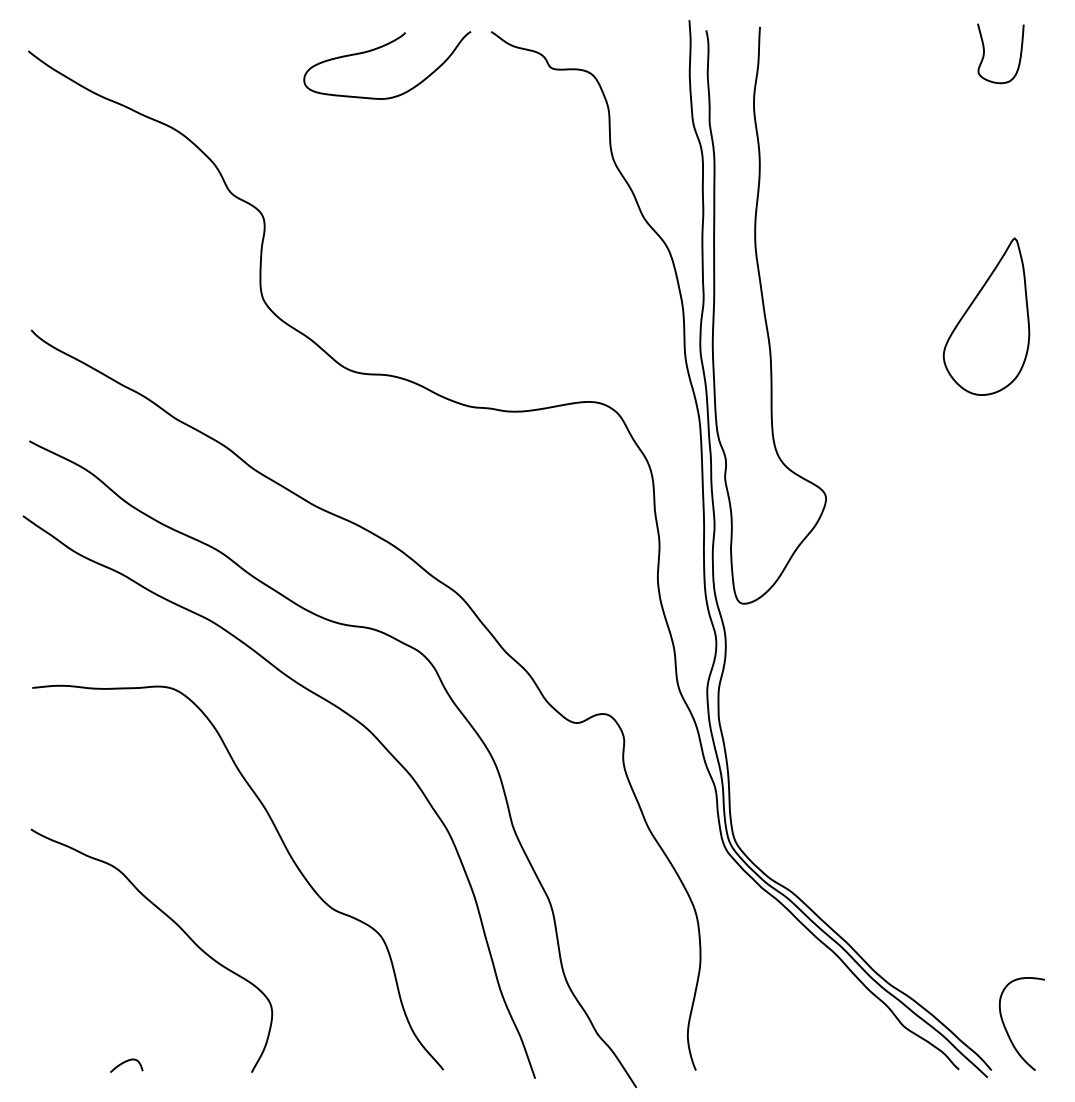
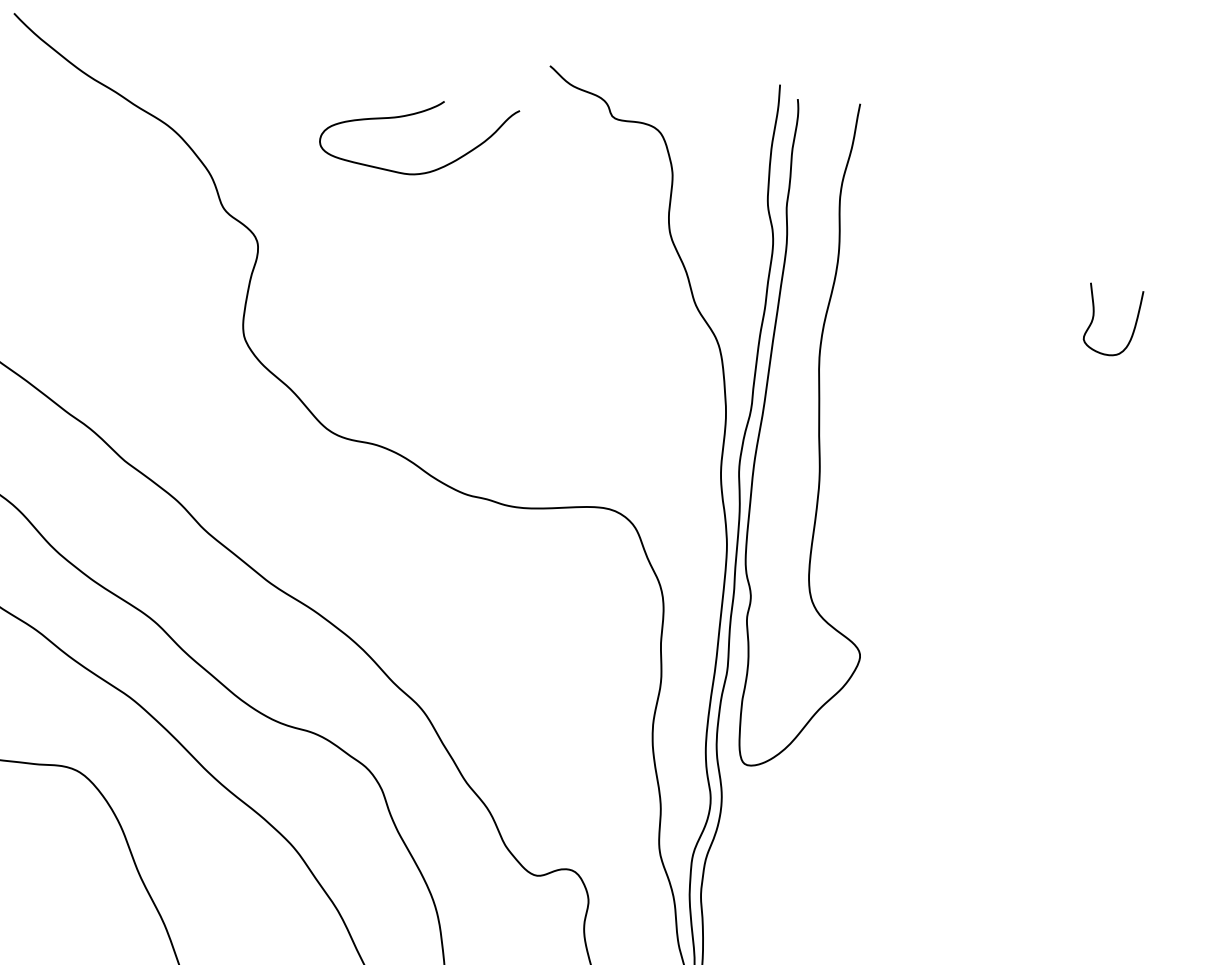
curve: (380, 48) -> (413, 115), moved
curve: (984, 53) -> (1093, 318), moved
part: (986, 316) -> (1074, 473), removed

